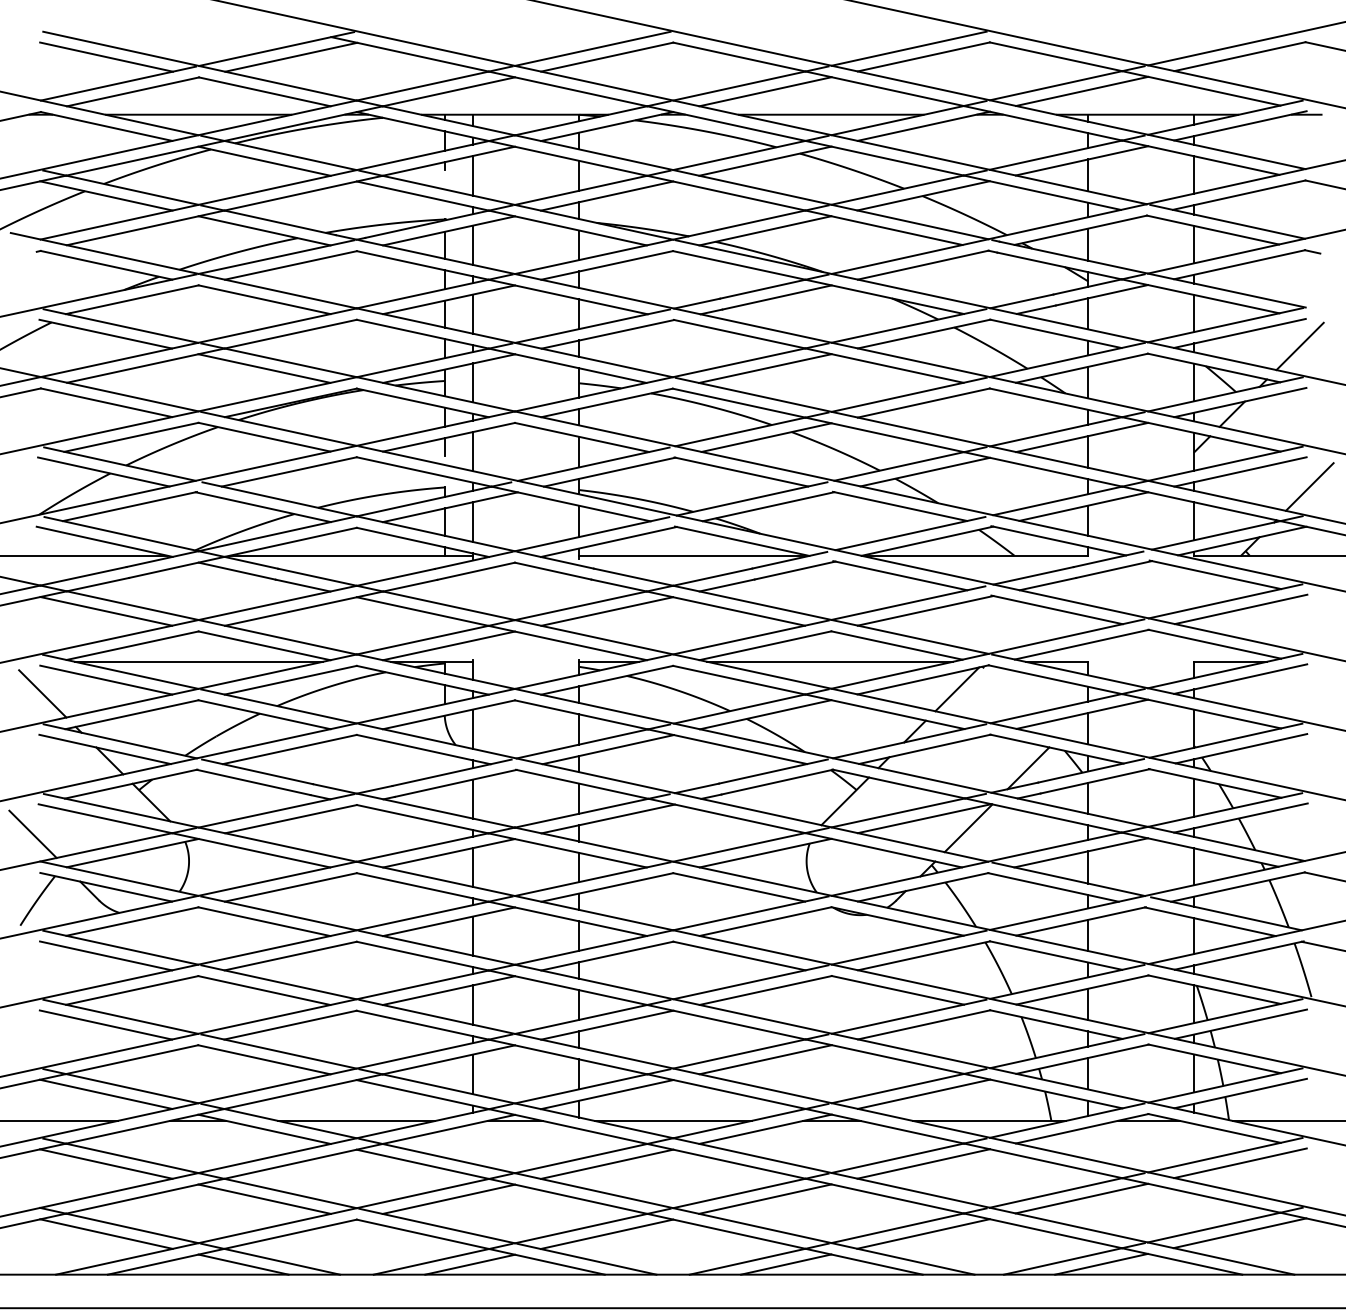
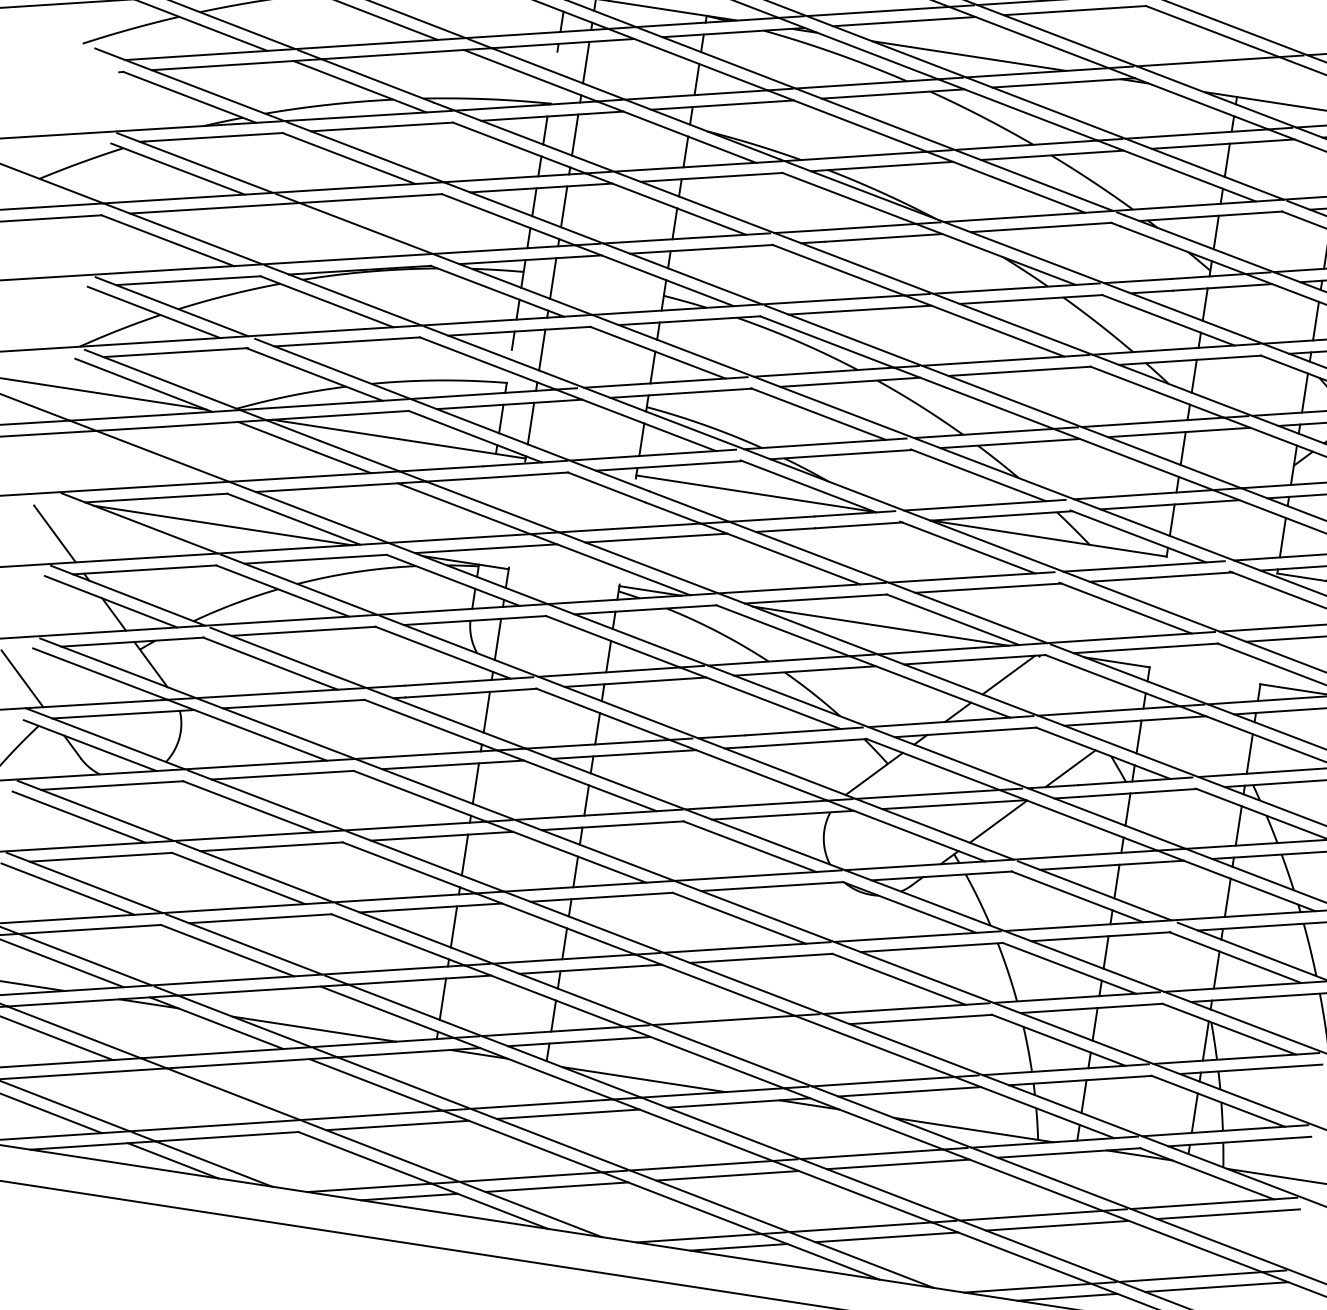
line: (1082, 90) -> (1234, 70), removed
line: (264, 368) -> (337, 230), removed
line: (106, 611) -> (134, 458), removed
line: (106, 679) -> (123, 529), removed
line: (765, 1059) -> (749, 1030), removed
line: (264, 1198) -> (205, 1095), removed

